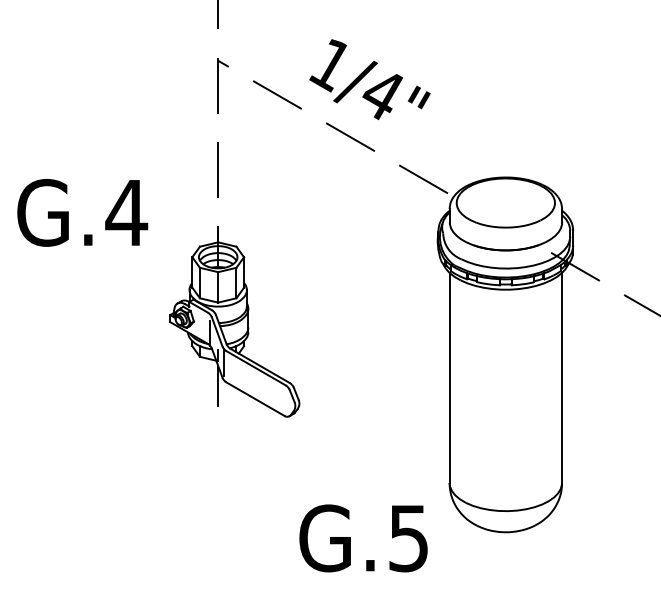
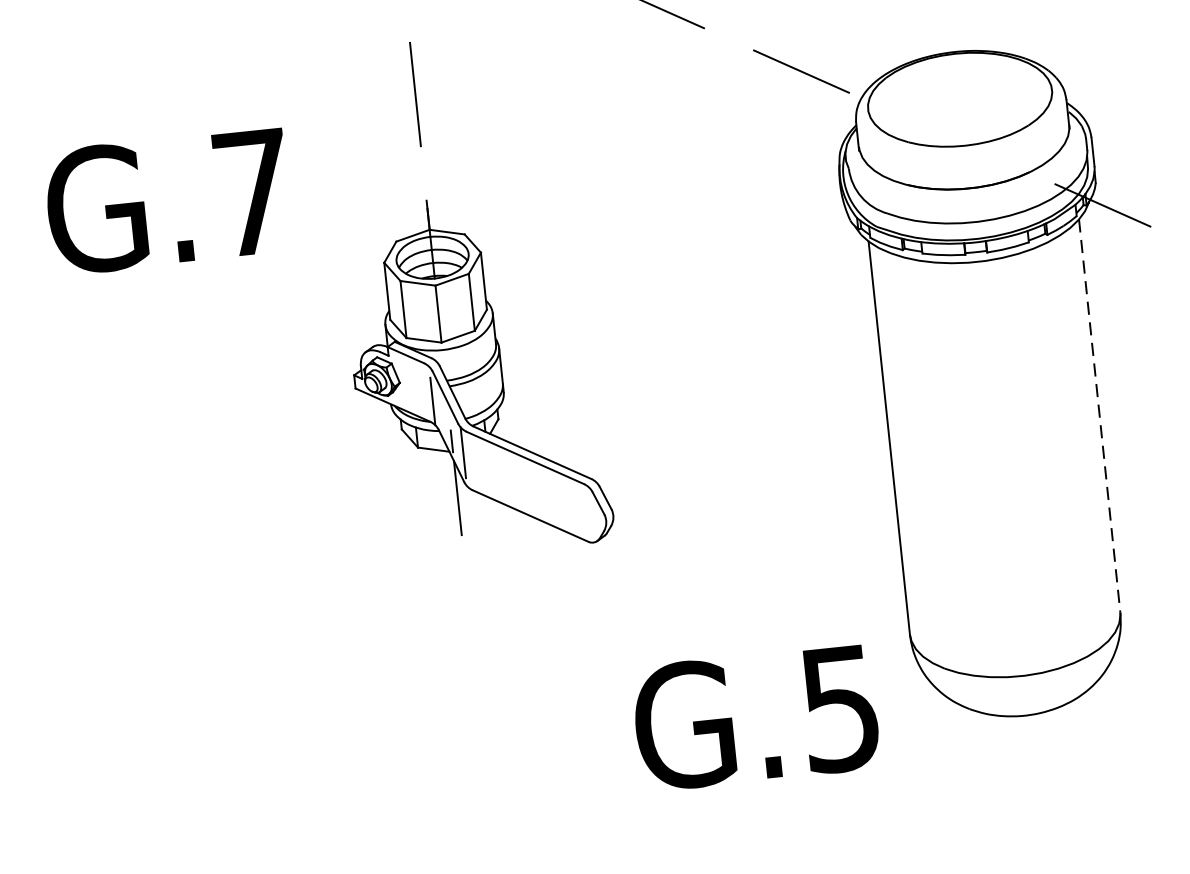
text: (126, 212) -> (252, 192), G.4 -> G.7
line: (562, 378) -> (1100, 416), solid -> dashed
text: (363, 538) -> (755, 717), moved

